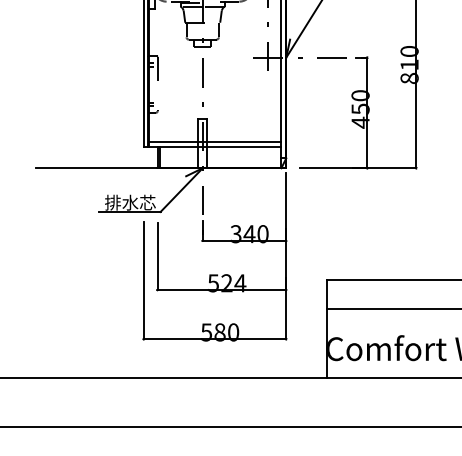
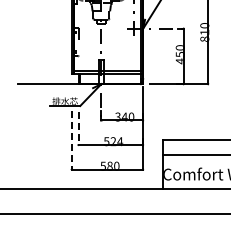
line: (157, 256) -> (78, 128), solid -> dashed
line: (143, 280) -> (71, 140), solid -> dashed

